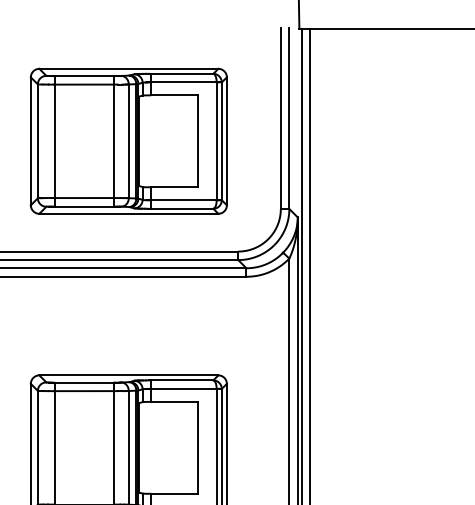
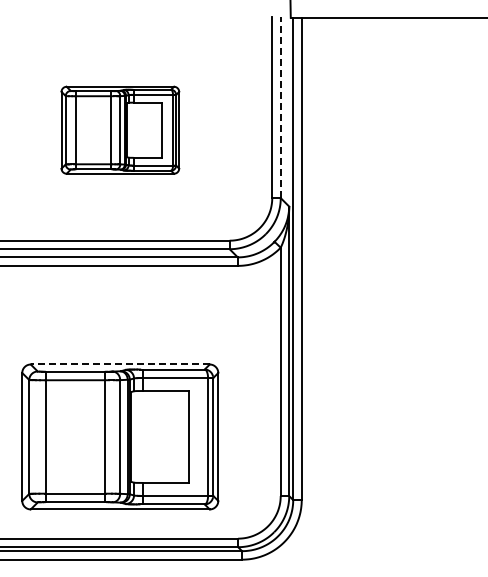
line: (289, 118) -> (280, 107), solid -> dashed
part: (129, 140) -> (120, 129), size x0.6
line: (129, 375) -> (120, 364), solid -> dashed

